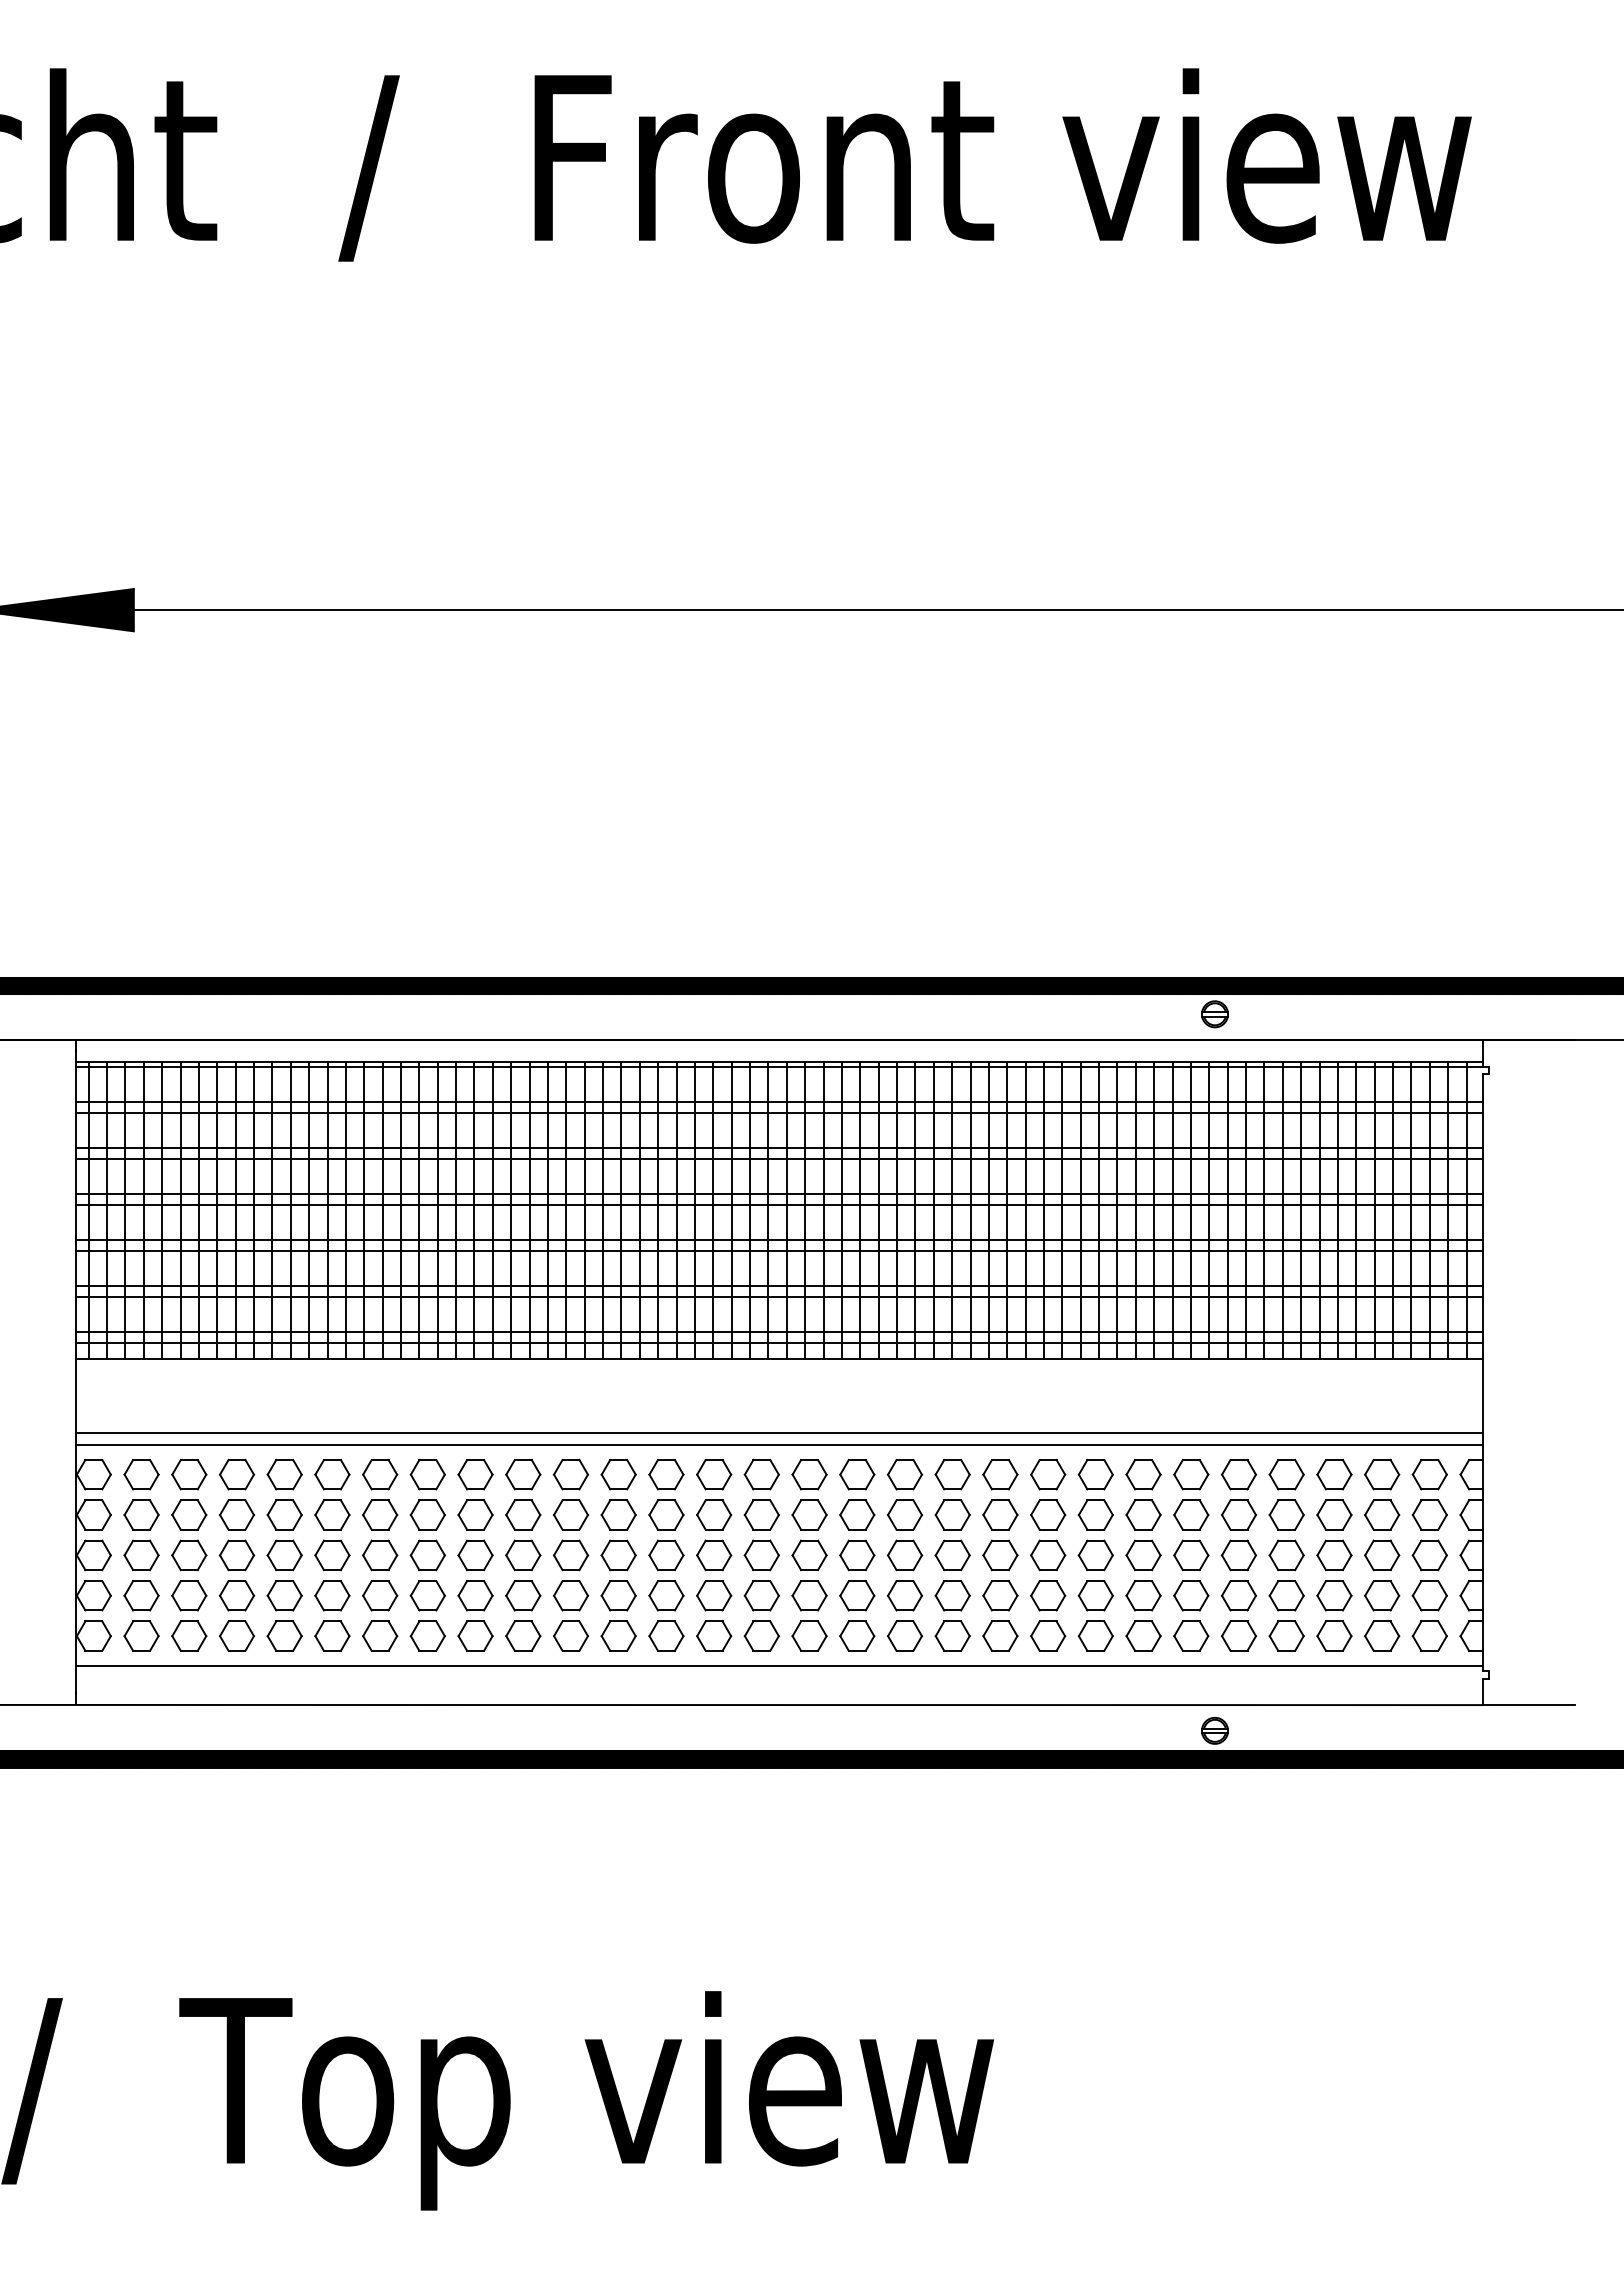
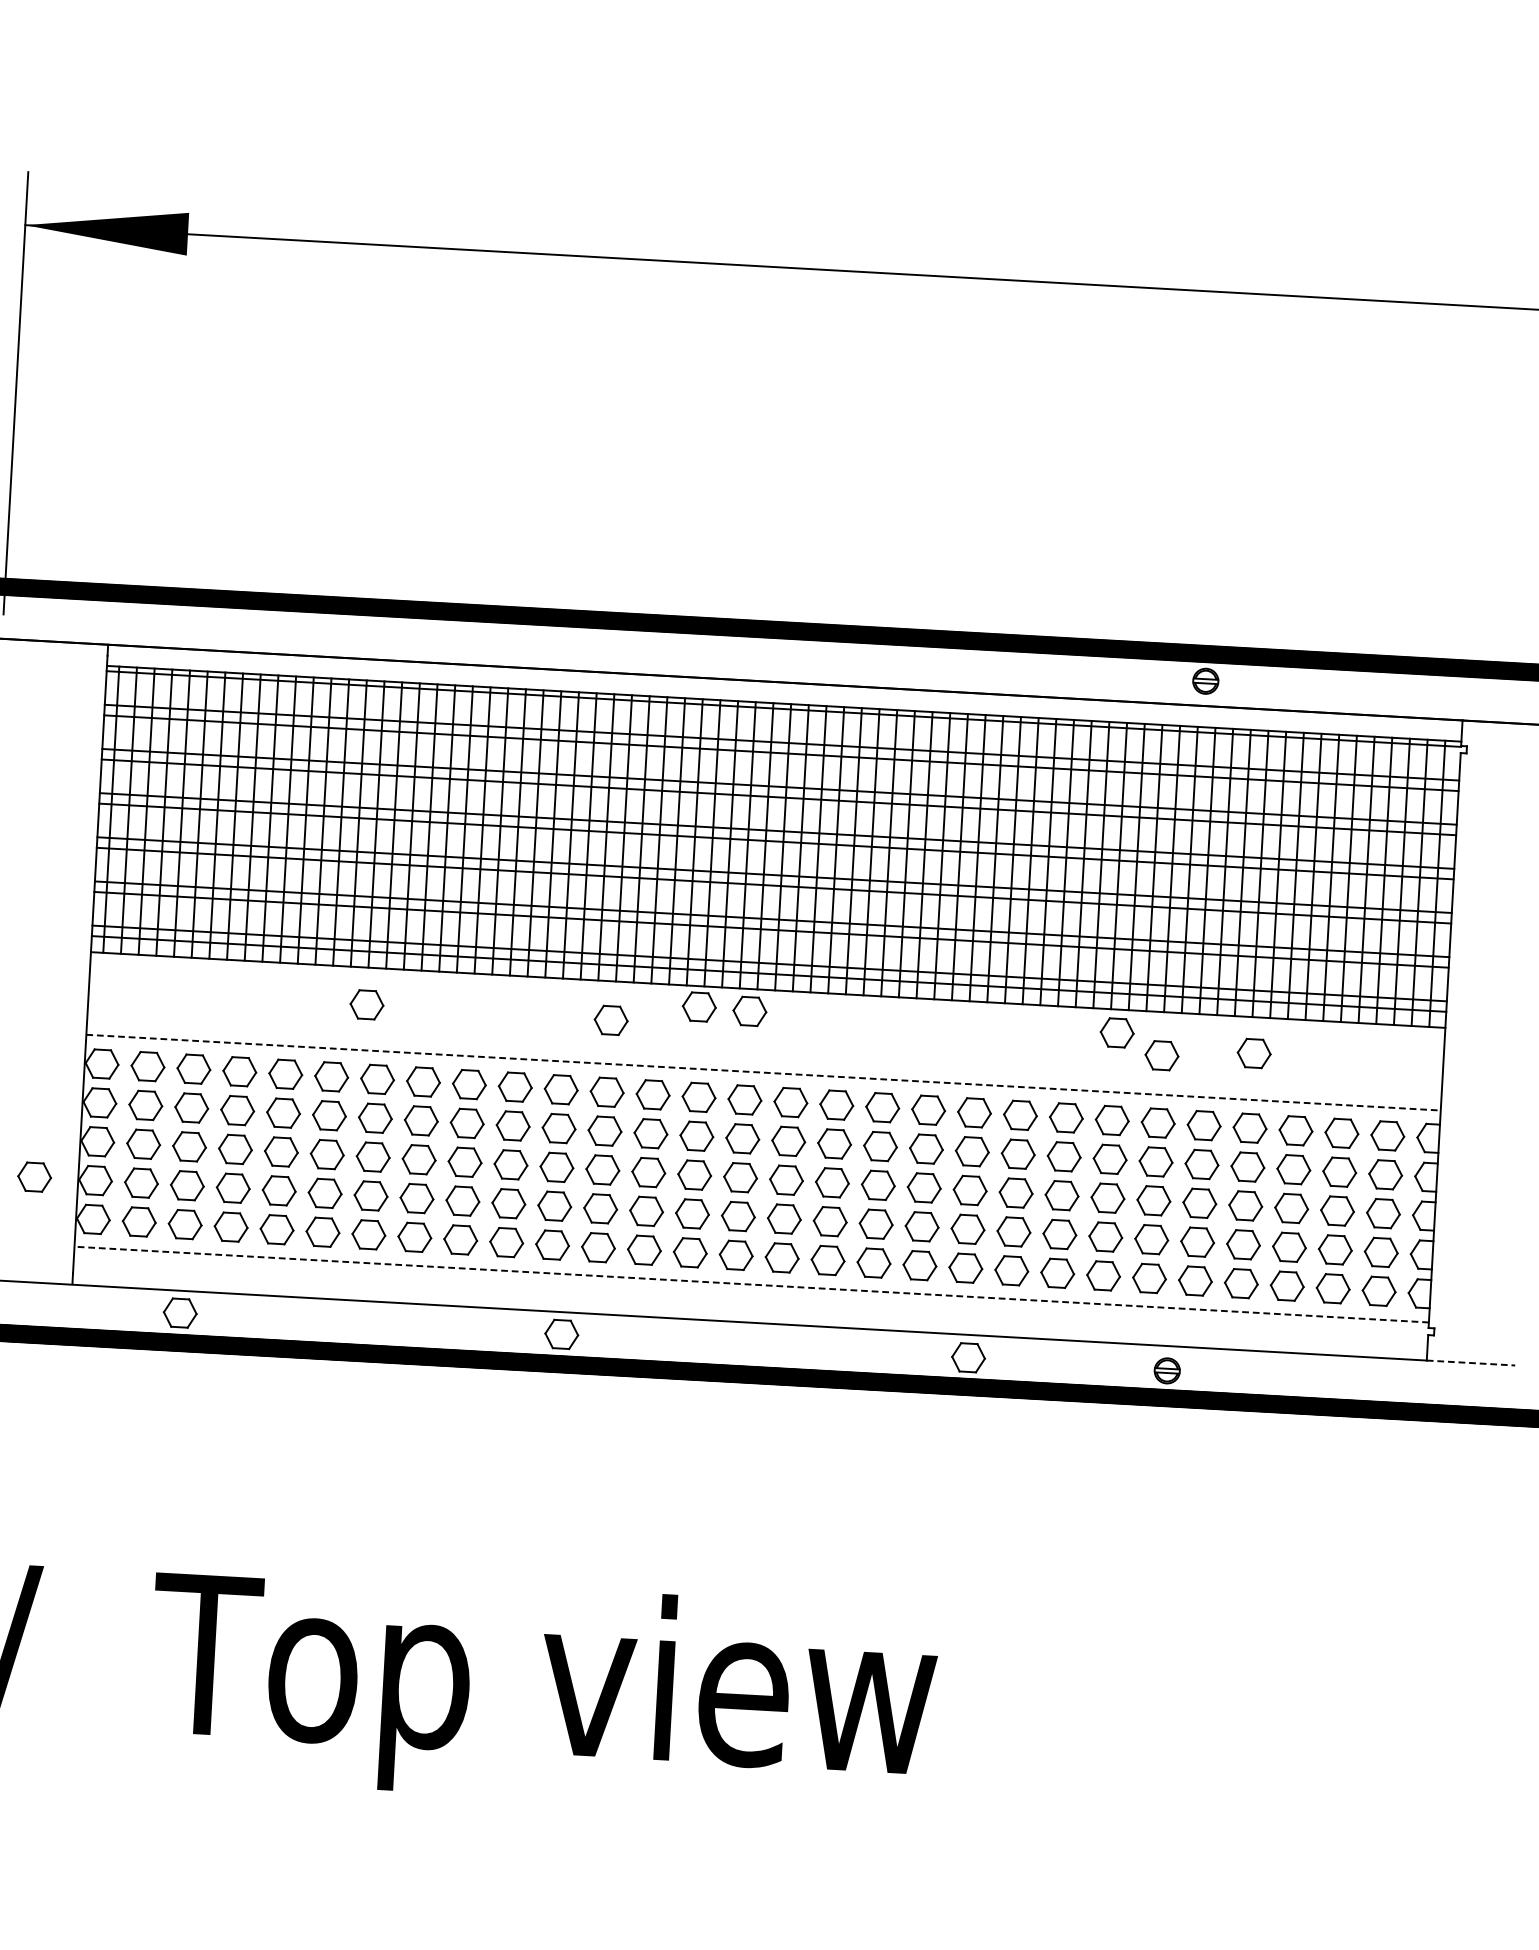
part: (709, 1380) -> (699, 1006), added
part: (761, 1382) -> (749, 1011), added
part: (1143, 1383) -> (1117, 1032), added
part: (1286, 1396) -> (1254, 1052), added
part: (364, 1397) -> (366, 1004), added
part: (618, 1399) -> (611, 1019), added
part: (1191, 1404) -> (1162, 1055), added
line: (779, 1432) -> (764, 1060), removed
line: (779, 1445) -> (763, 1072), solid -> dashed
part: (30, 1595) -> (34, 1176), added
line: (779, 1665) -> (751, 1284), solid -> dashed
line: (1529, 1705) -> (1471, 1363), solid -> dashed
part: (189, 1727) -> (180, 1312), added
part: (585, 1727) -> (561, 1333), added
part: (1008, 1728) -> (968, 1357), added

